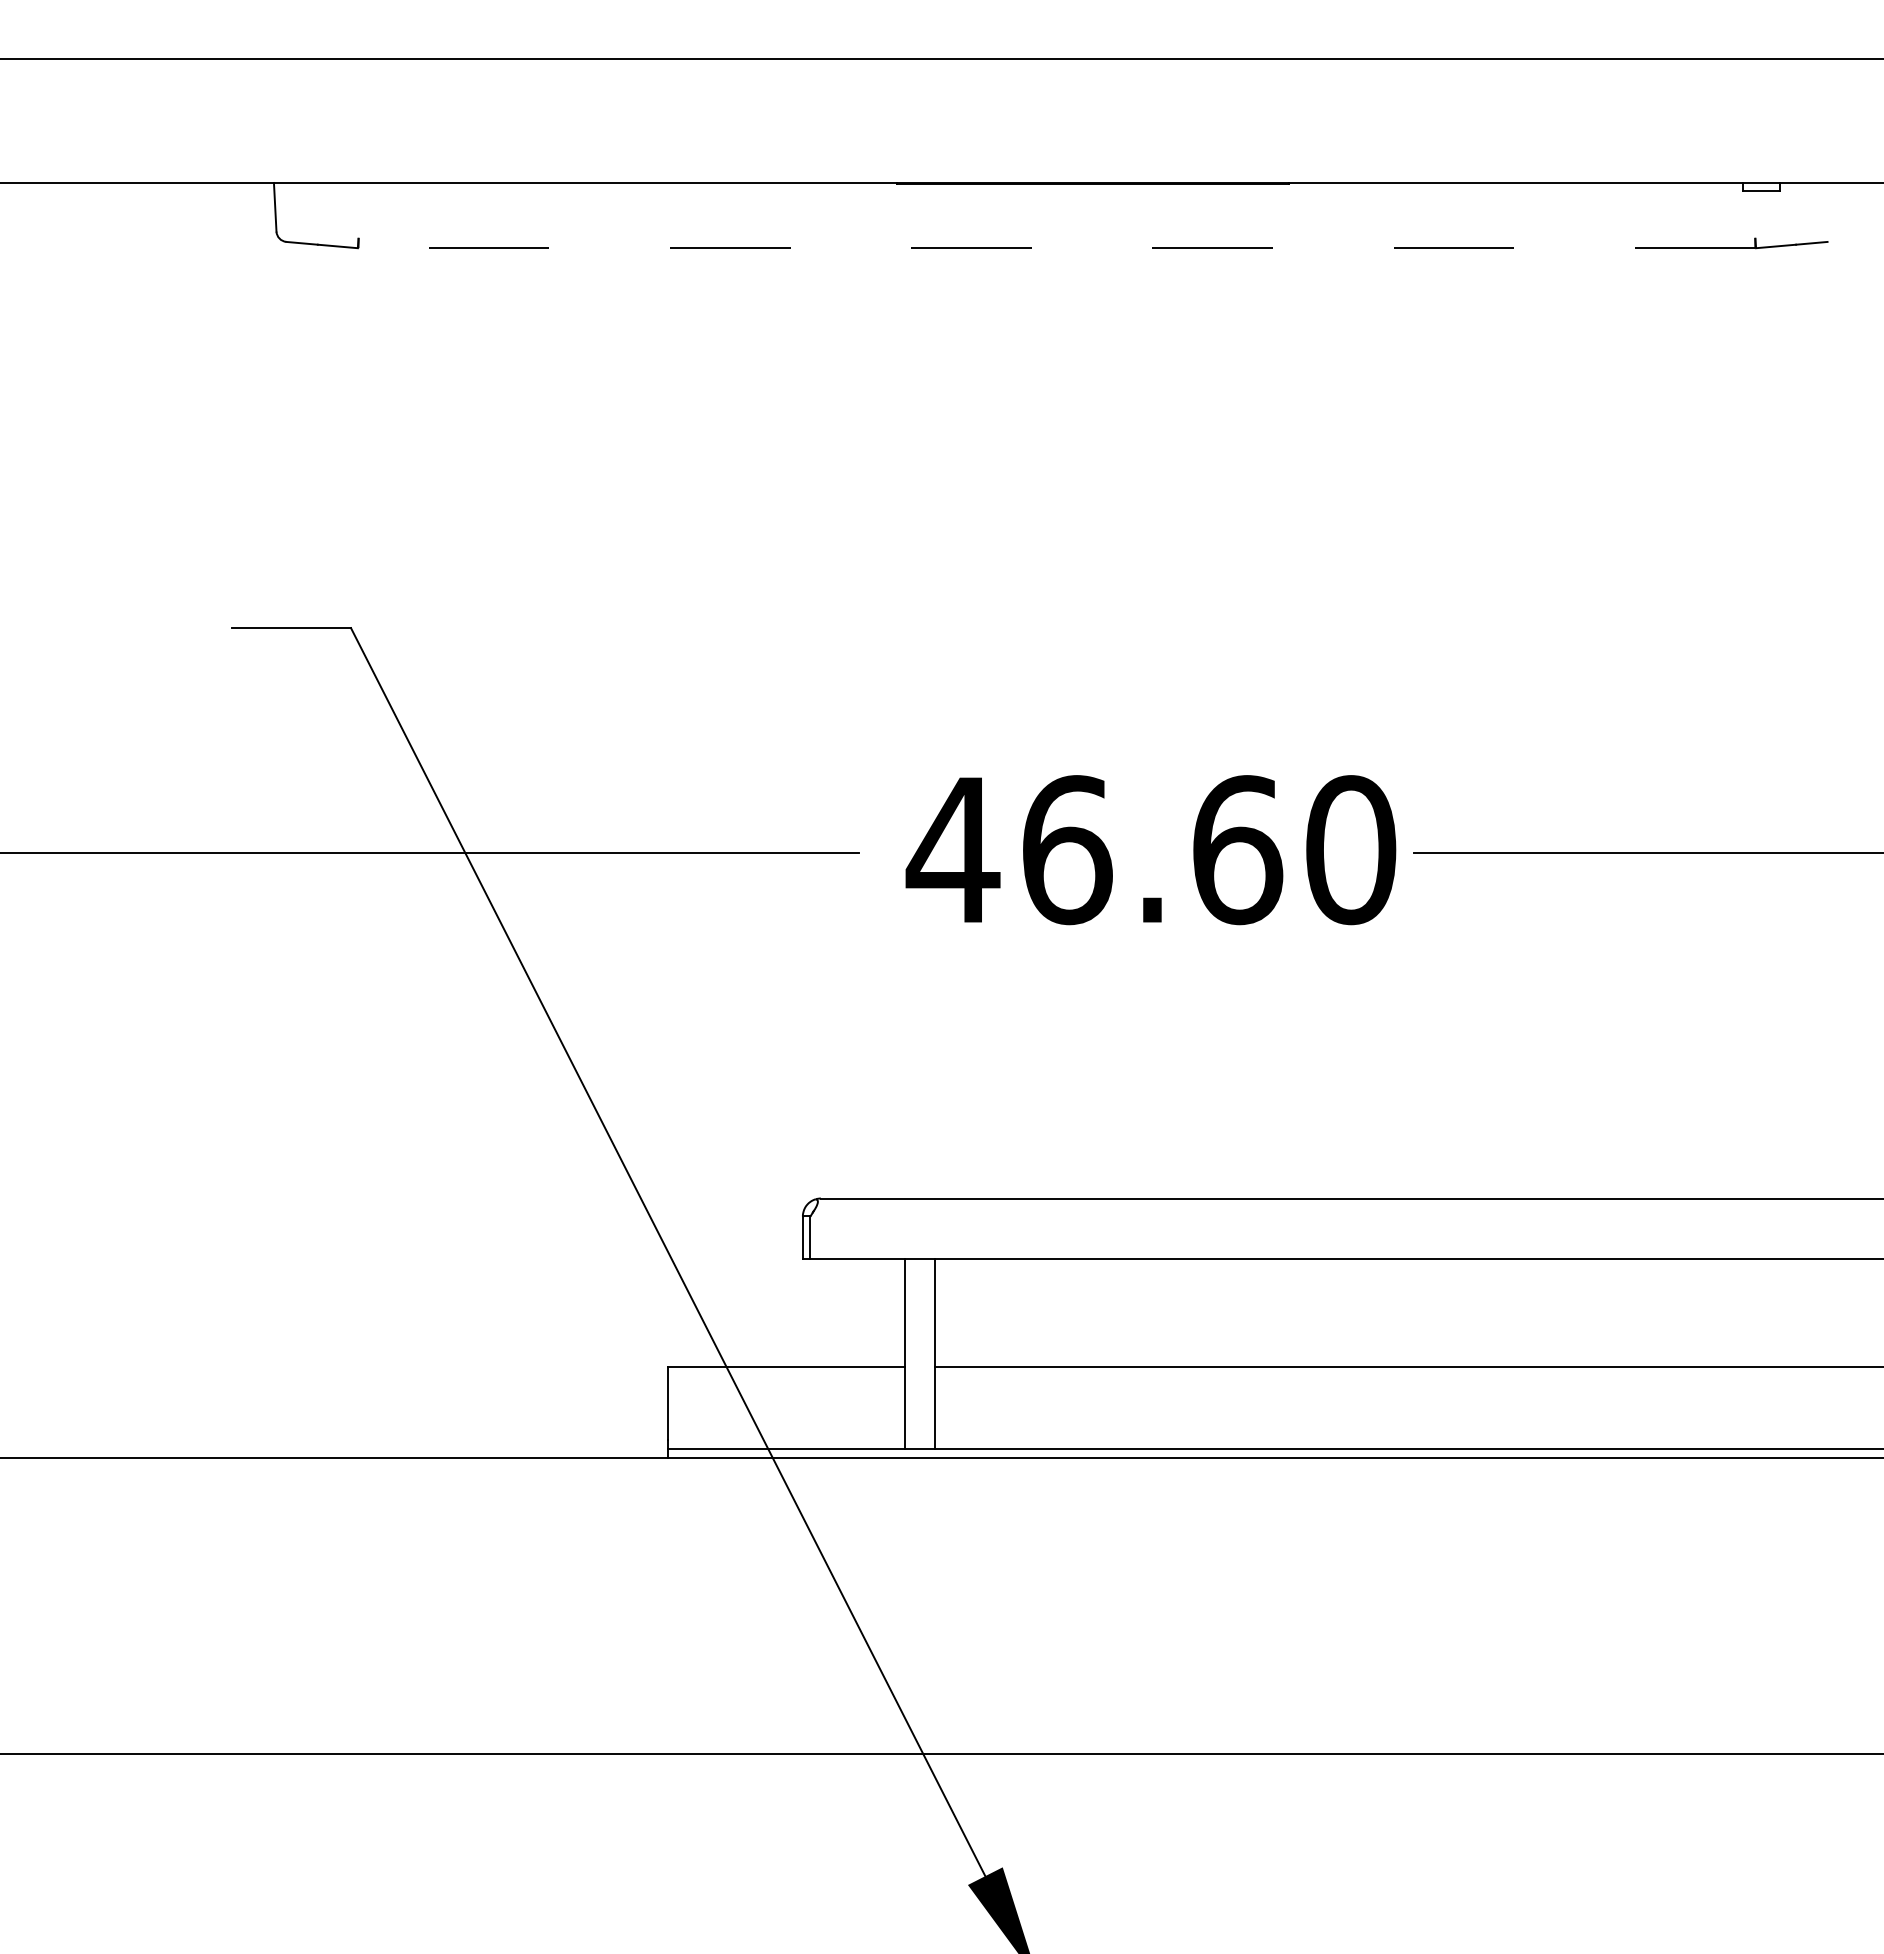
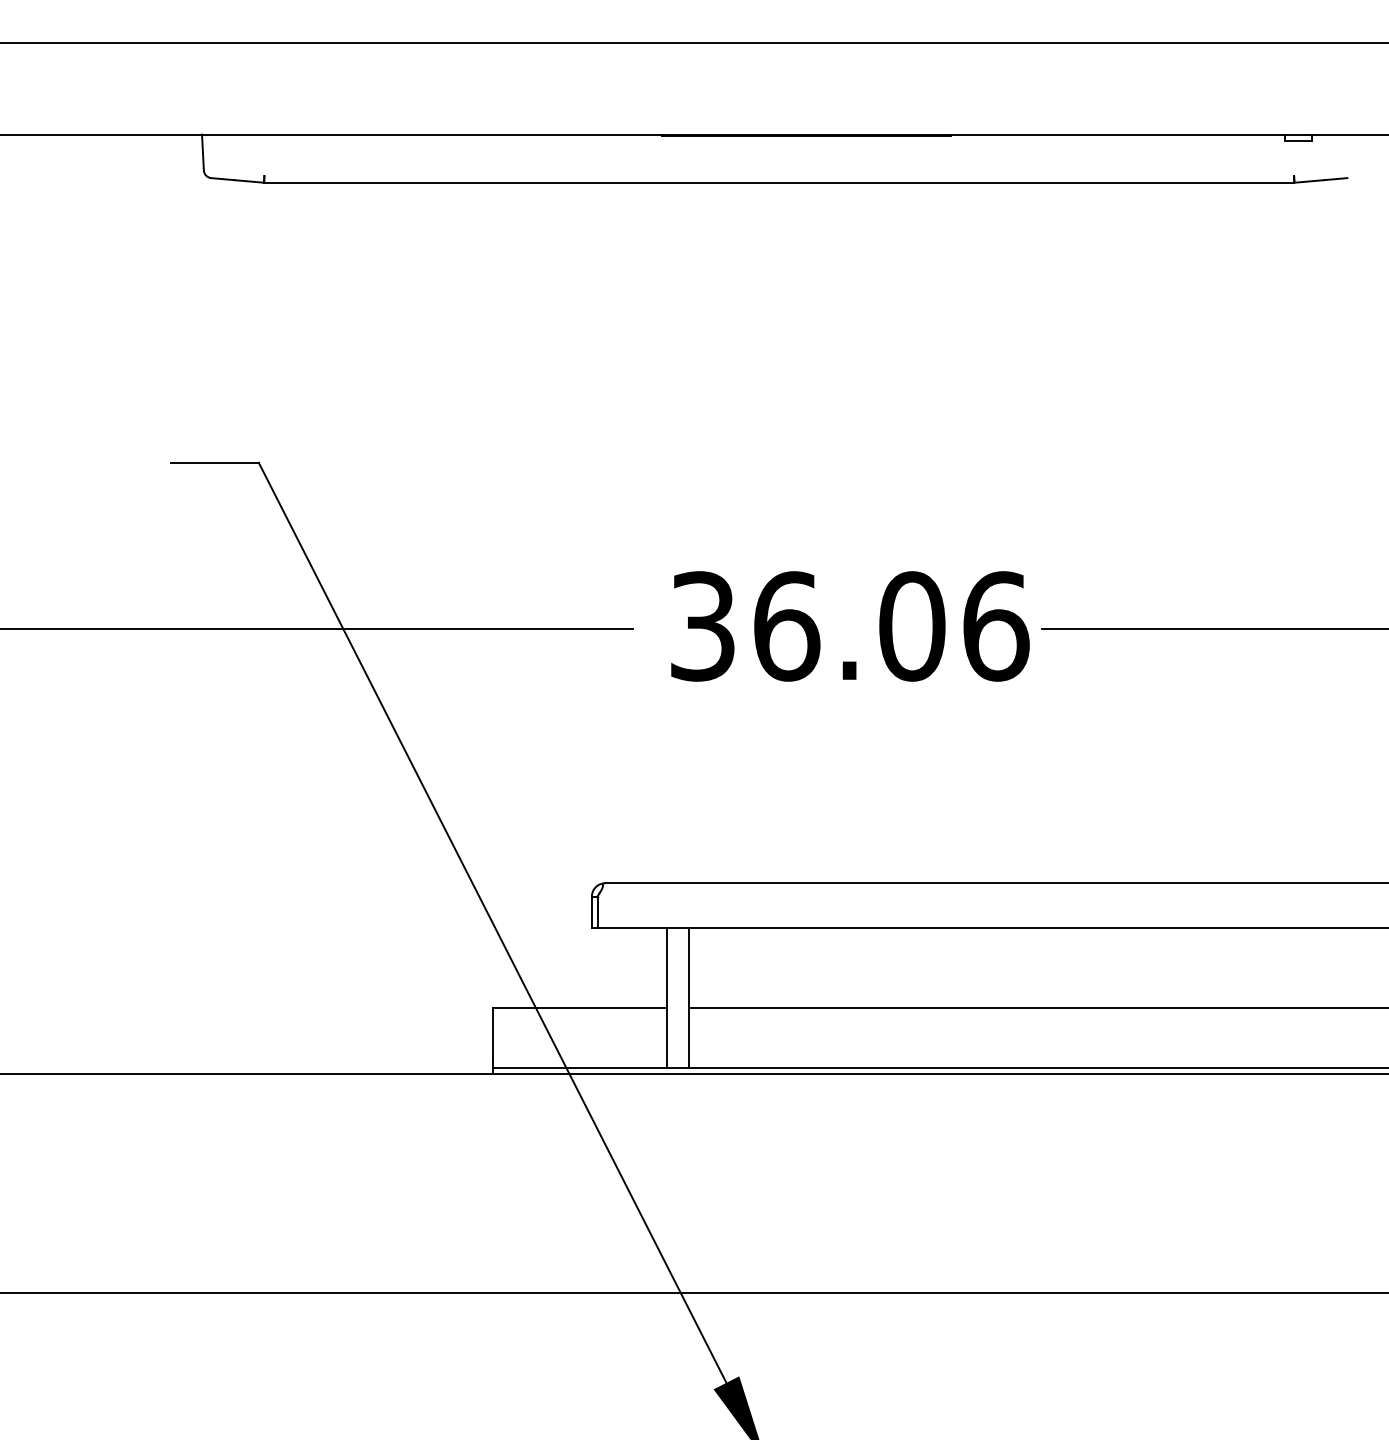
line: (1056, 248) -> (778, 182), dashed -> solid
text: (1150, 850) -> (848, 626), 46.60 -> 36.06

